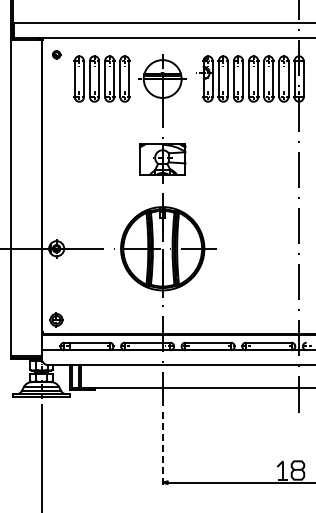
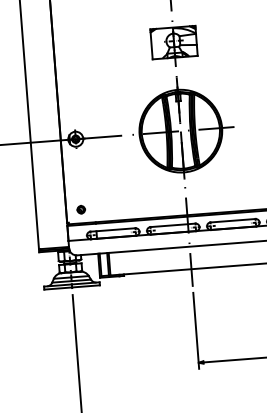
part: (56, 319) -> (81, 209), size x0.62
line: (162, 450) -> (195, 330), dashed -> solid

